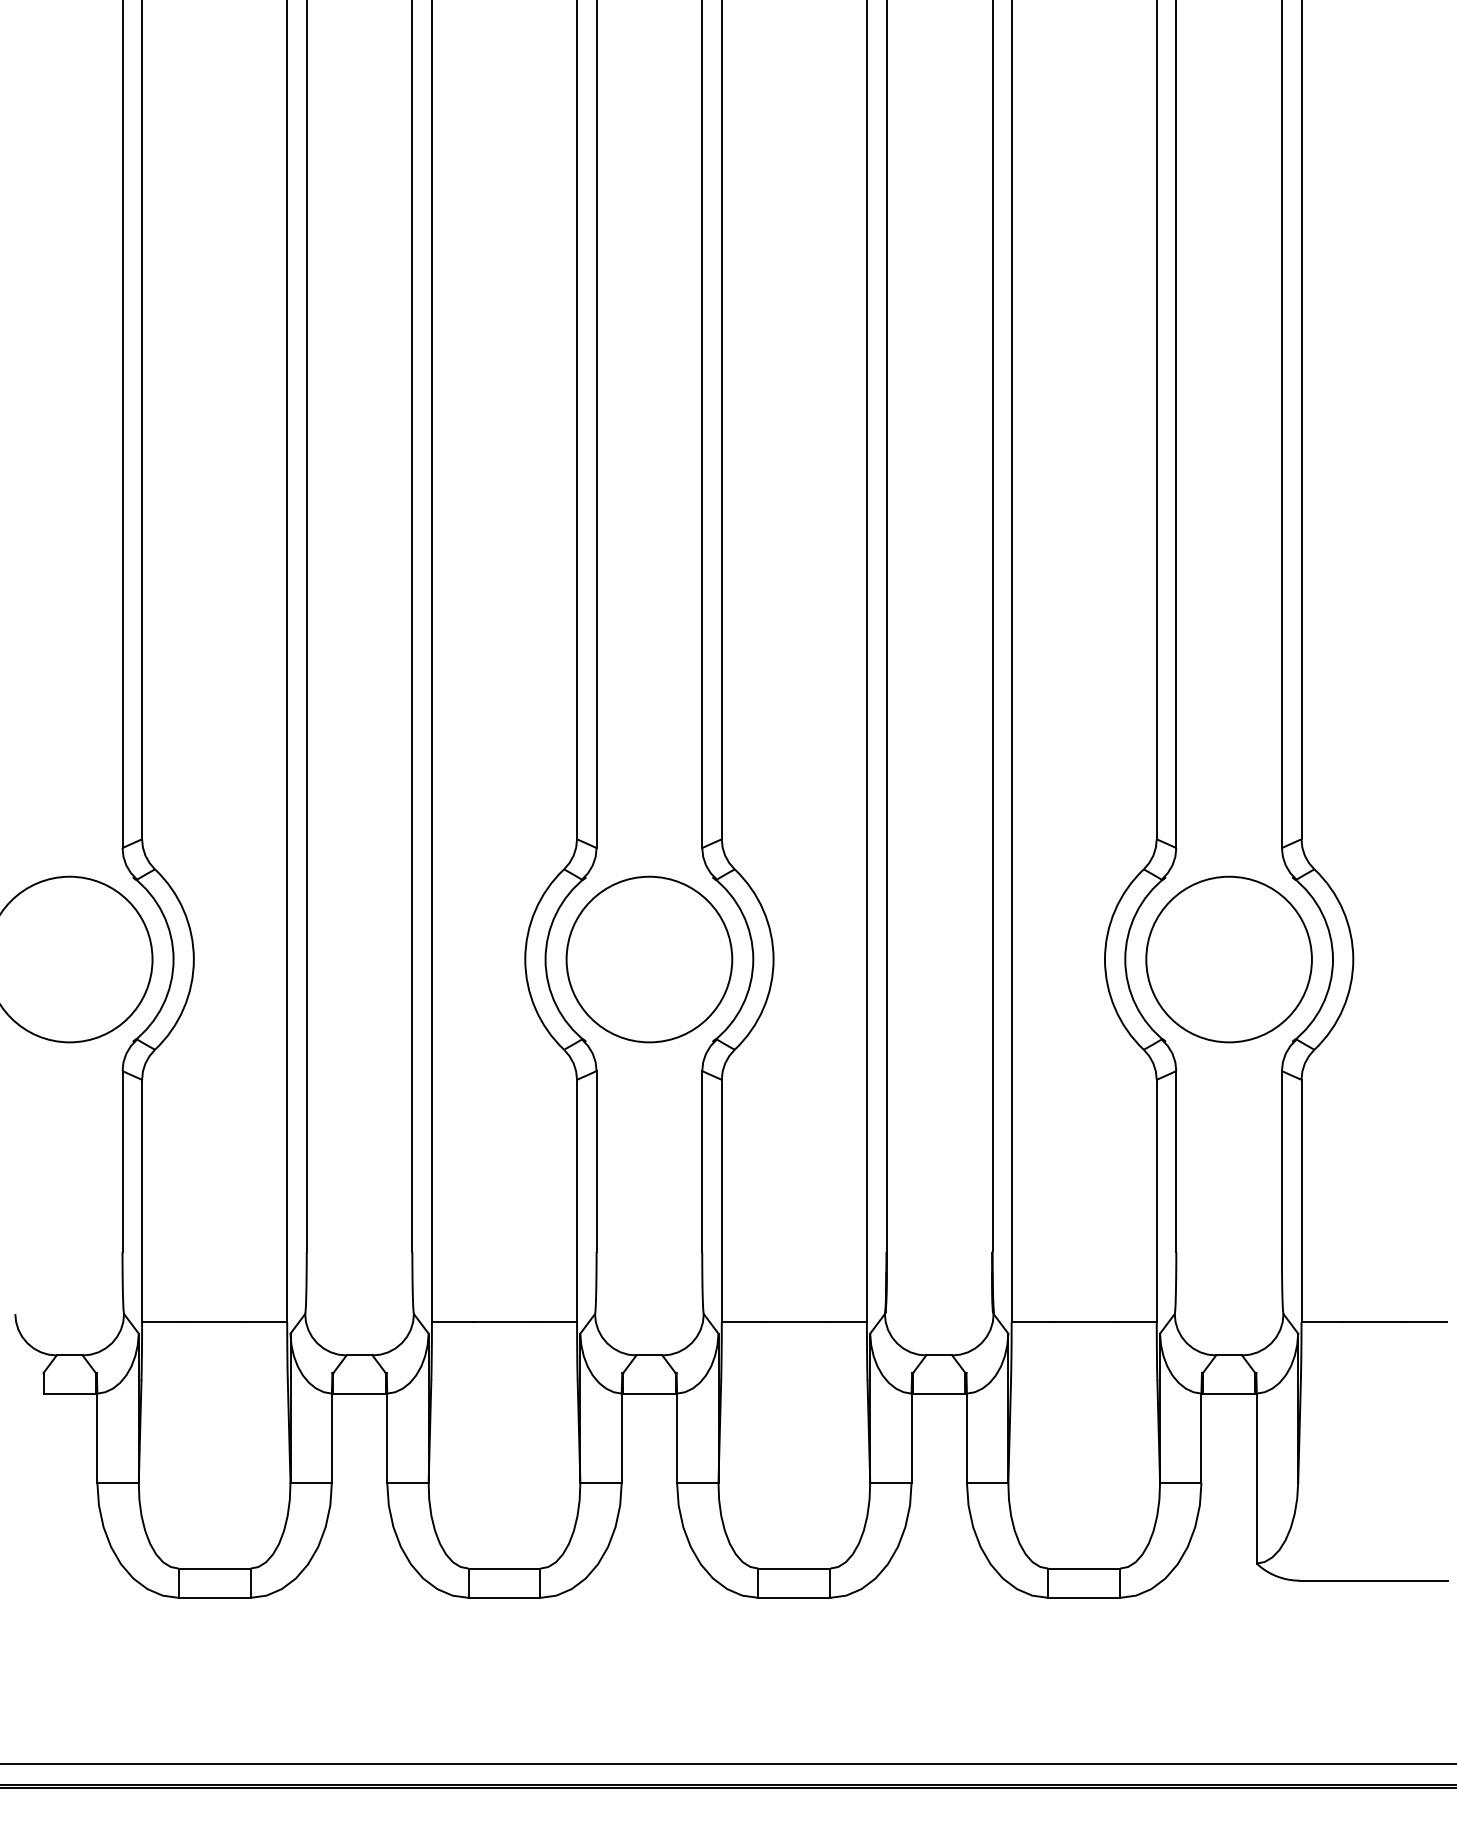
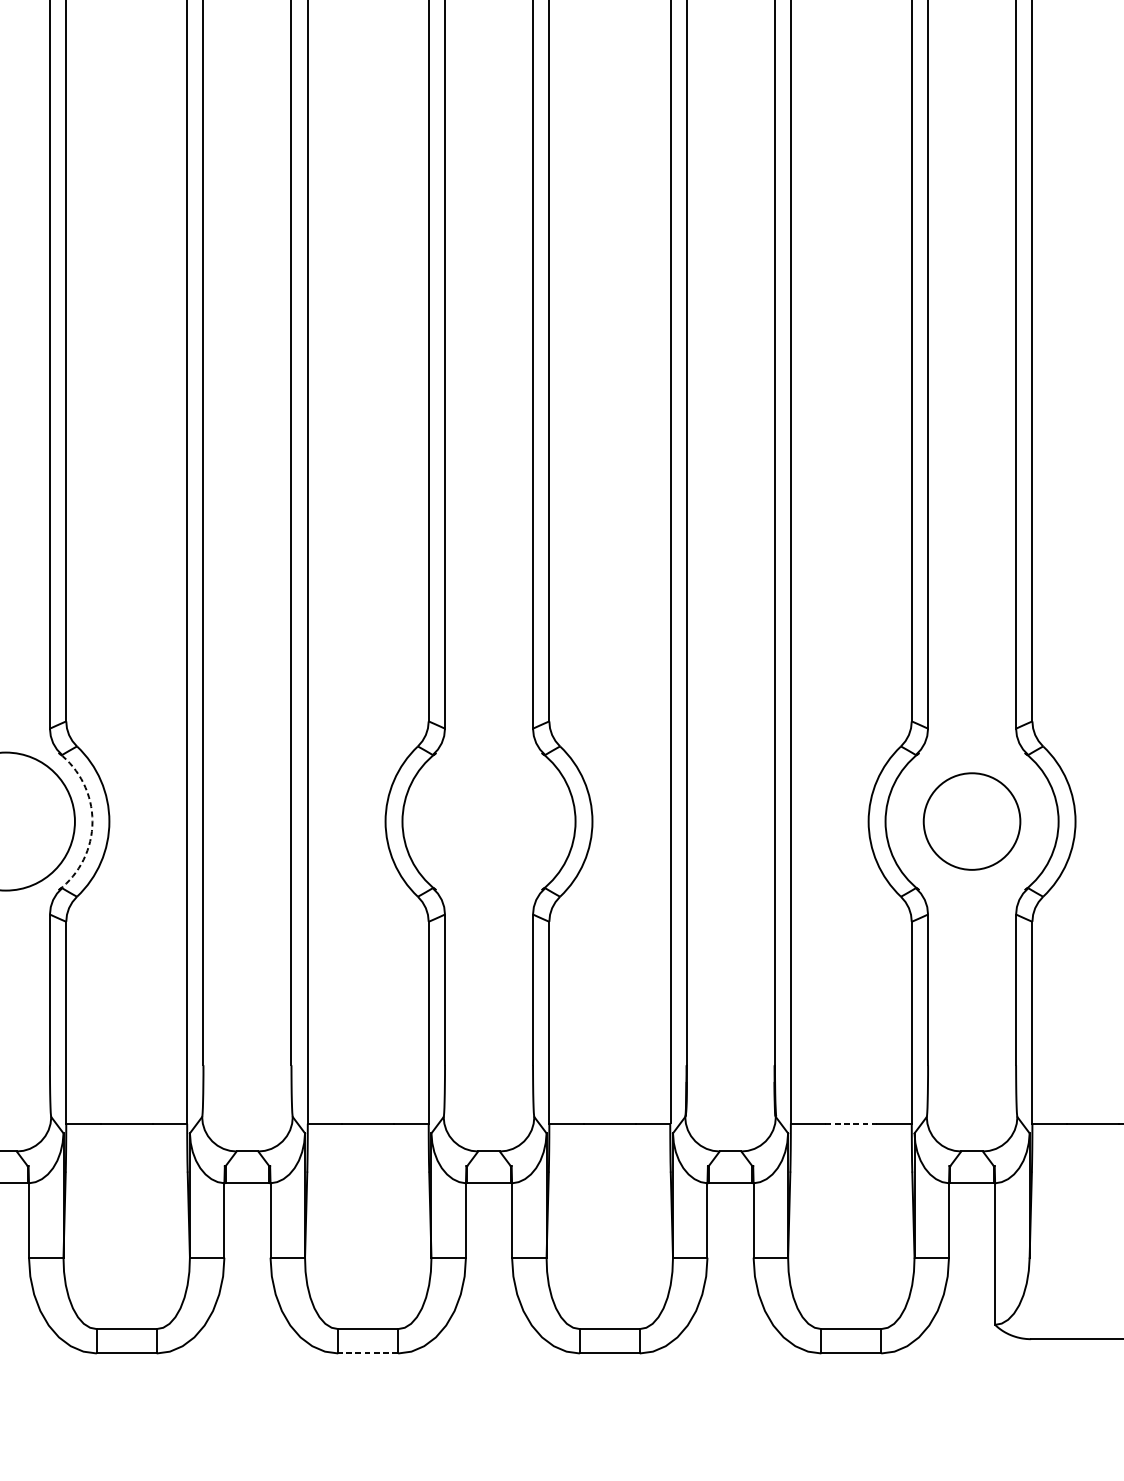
arc: (173, 959) -> (92, 821), solid -> dashed
circle: (649, 959) -> (489, 821), removed
circle: (1228, 959) -> (971, 821), size x0.7
line: (1084, 1322) -> (851, 1124), solid -> dashed
line: (504, 1597) -> (368, 1353), solid -> dashed

